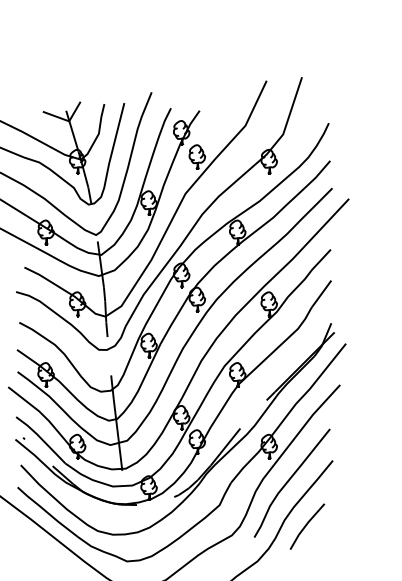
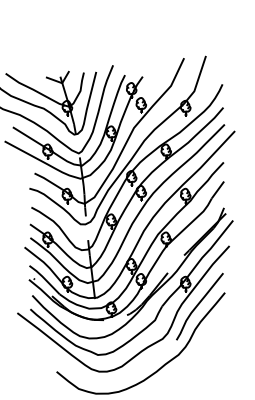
line: (307, 526) -> (209, 333), removed

